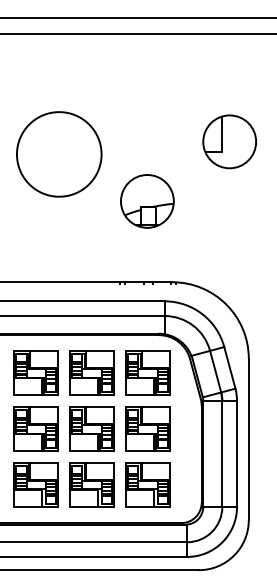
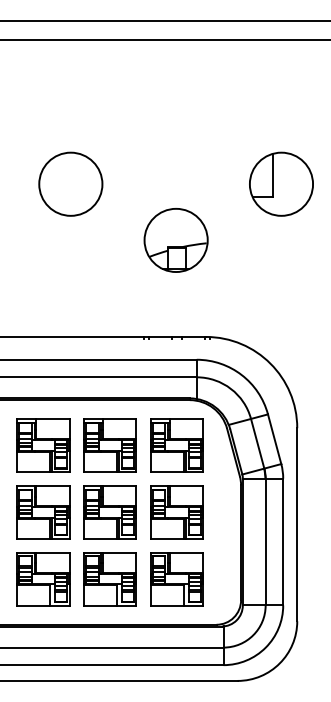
part: (229, 141) -> (281, 183), moved
circle: (58, 153) -> (70, 183), size x0.62

